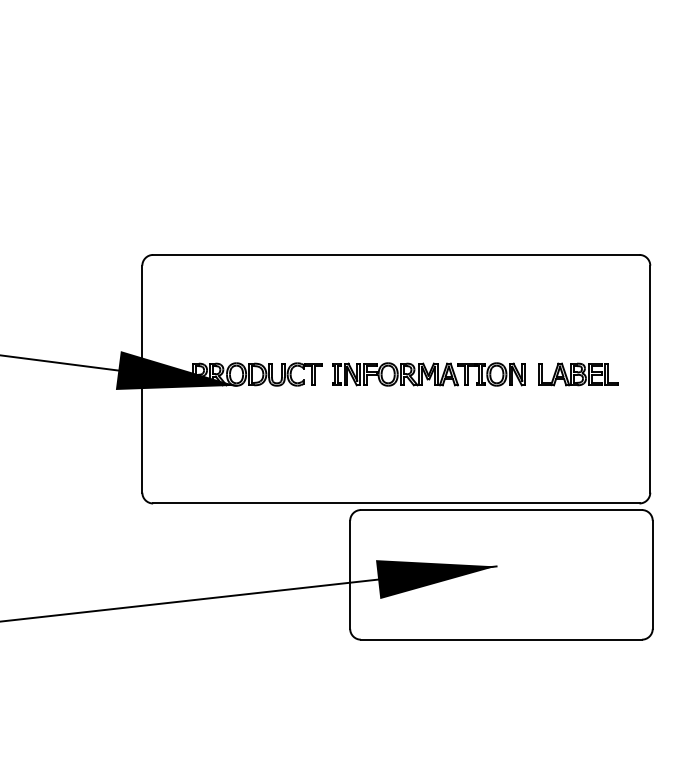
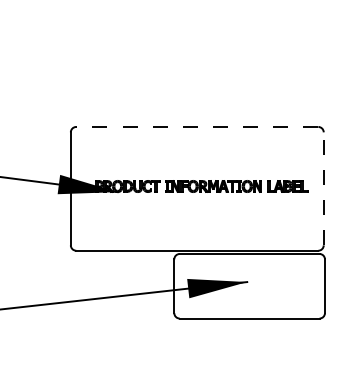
line: (394, 253) -> (196, 126), solid -> dashed
line: (649, 378) -> (323, 188), solid -> dashed

